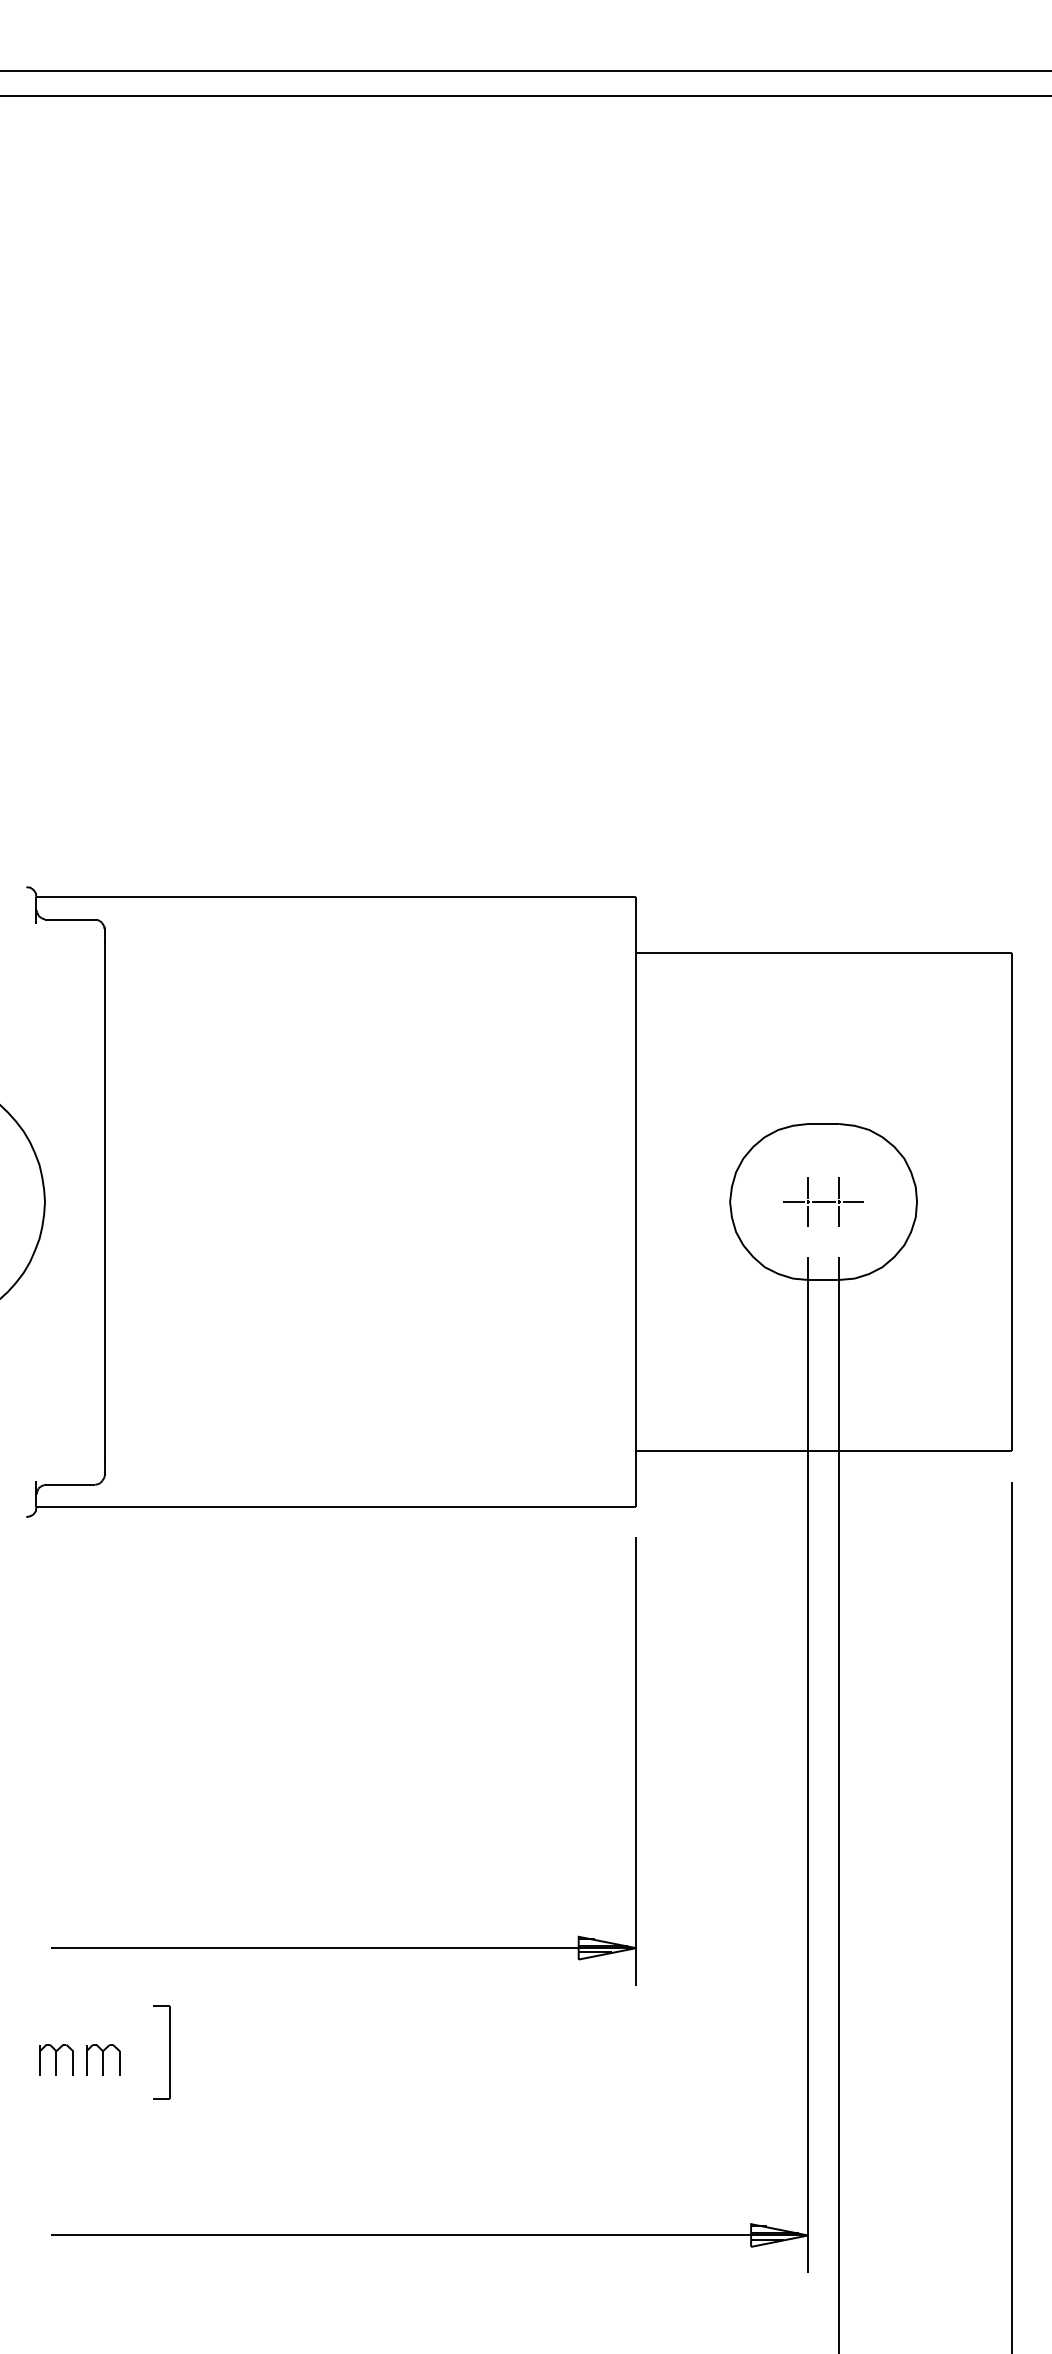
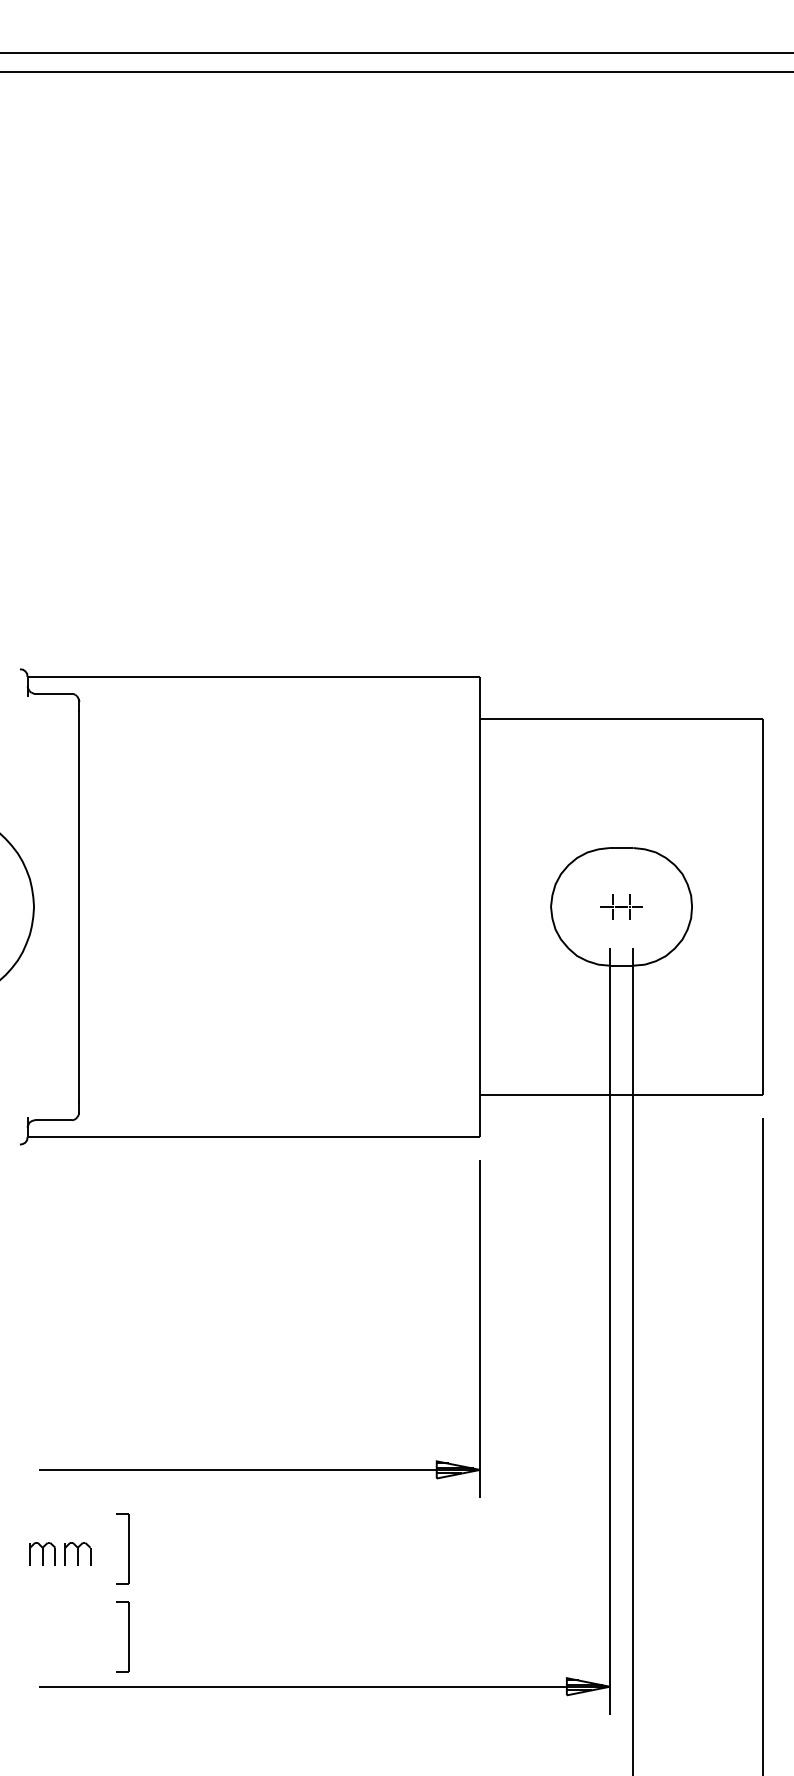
part: (823, 1201) -> (621, 906), size x0.7
part: (162, 2168) -> (122, 1636), added

